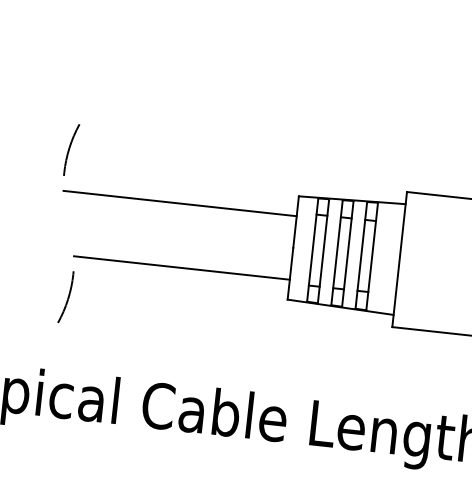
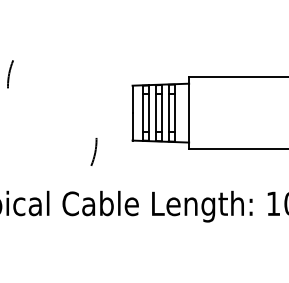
line: (179, 203) -> (70, 96), removed
line: (180, 268) -> (74, 130), removed
arc: (67, 296) -> (94, 151), moved

